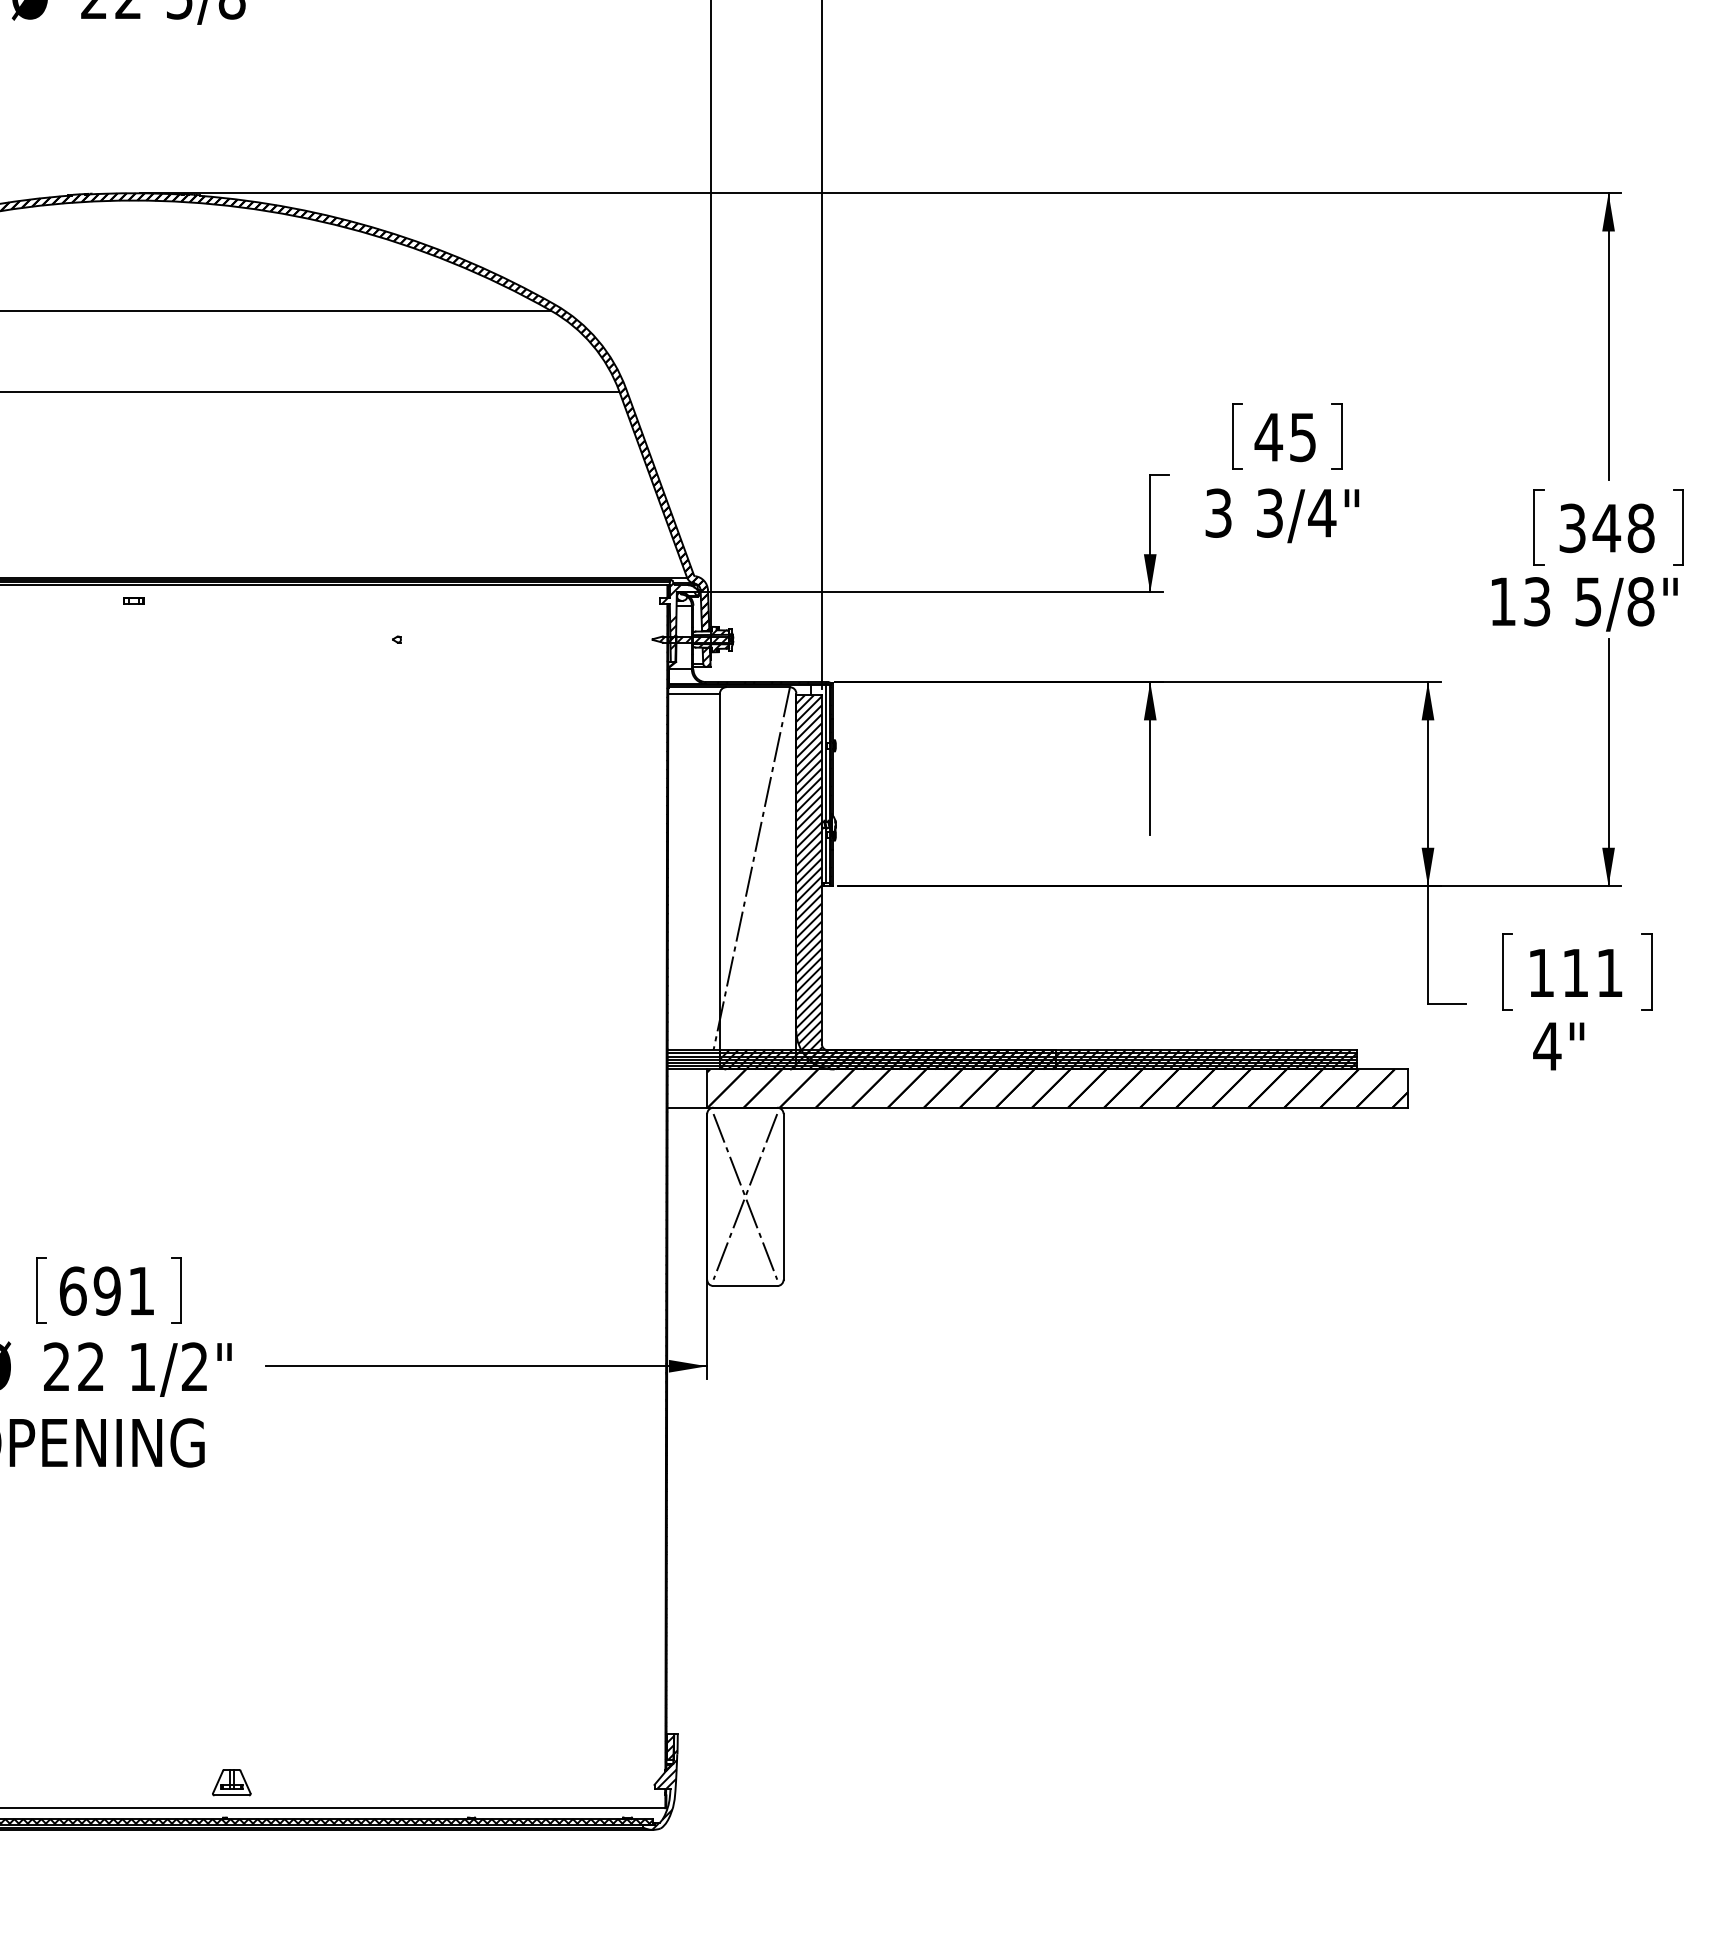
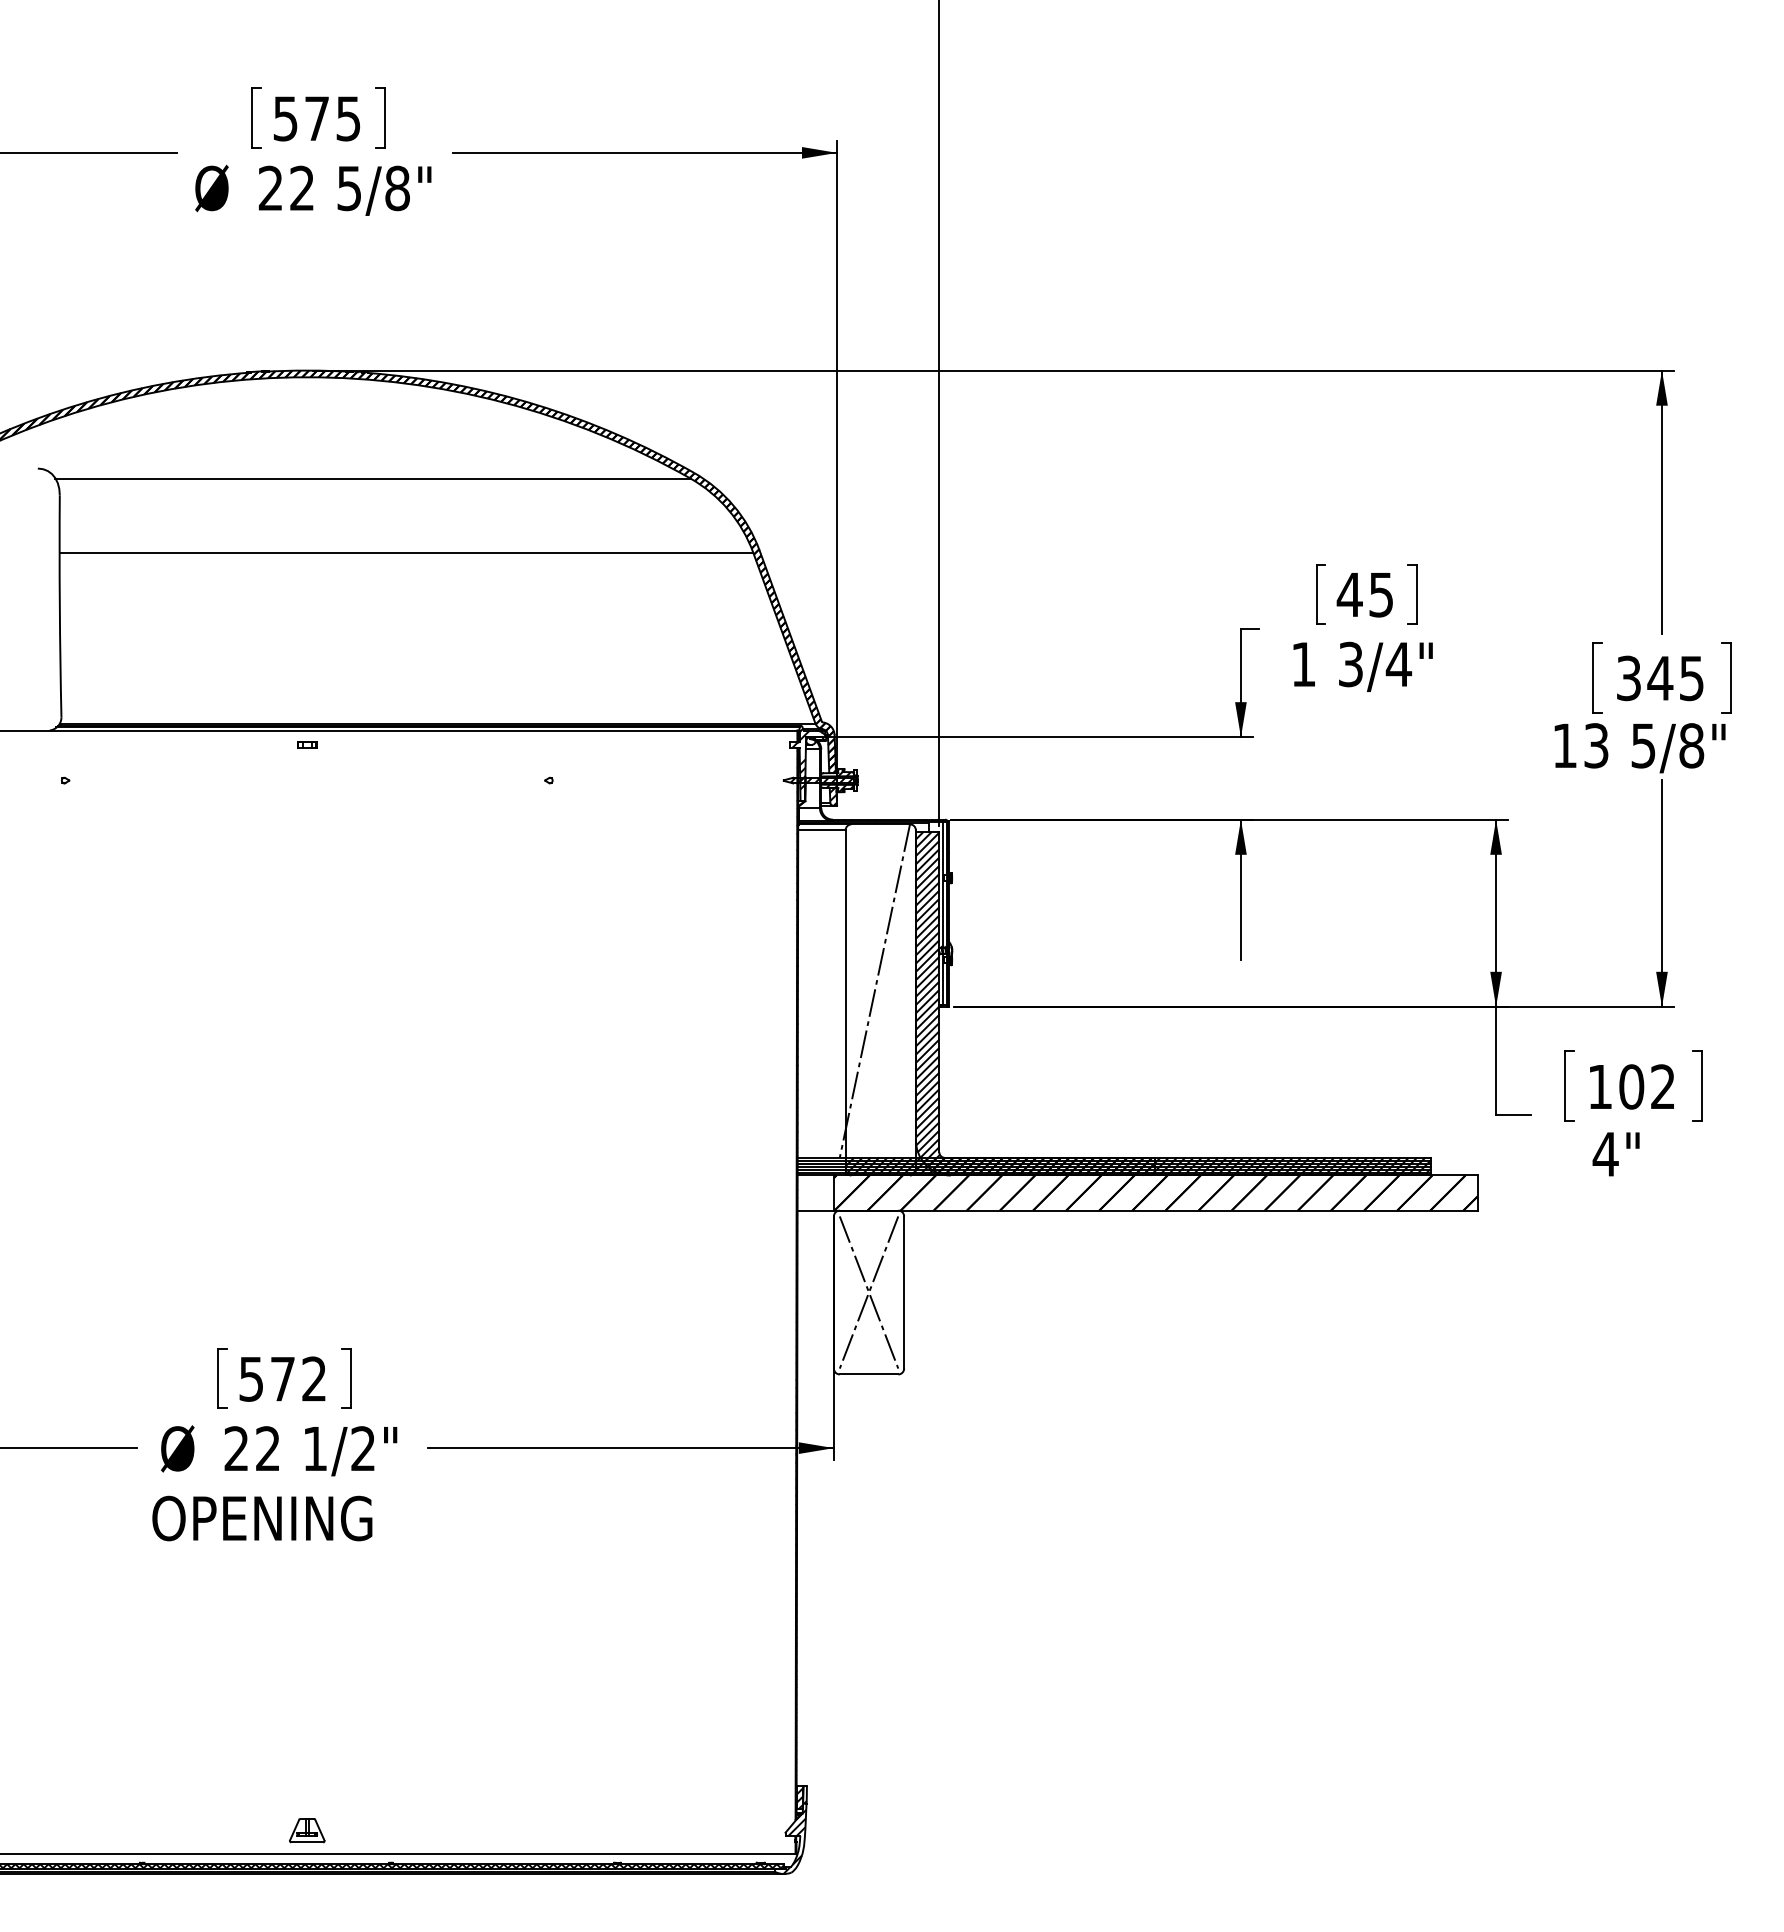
text: (1218, 513) -> (1303, 664), 3 -> 1
text: (1640, 528) -> (1691, 678), 348 -> 345
text: (1591, 972) -> (1646, 1086), 111 -> 102
text: (106, 1290) -> (282, 1378), 691 -> 572
part: (232, 1782) -> (307, 1830), moved

